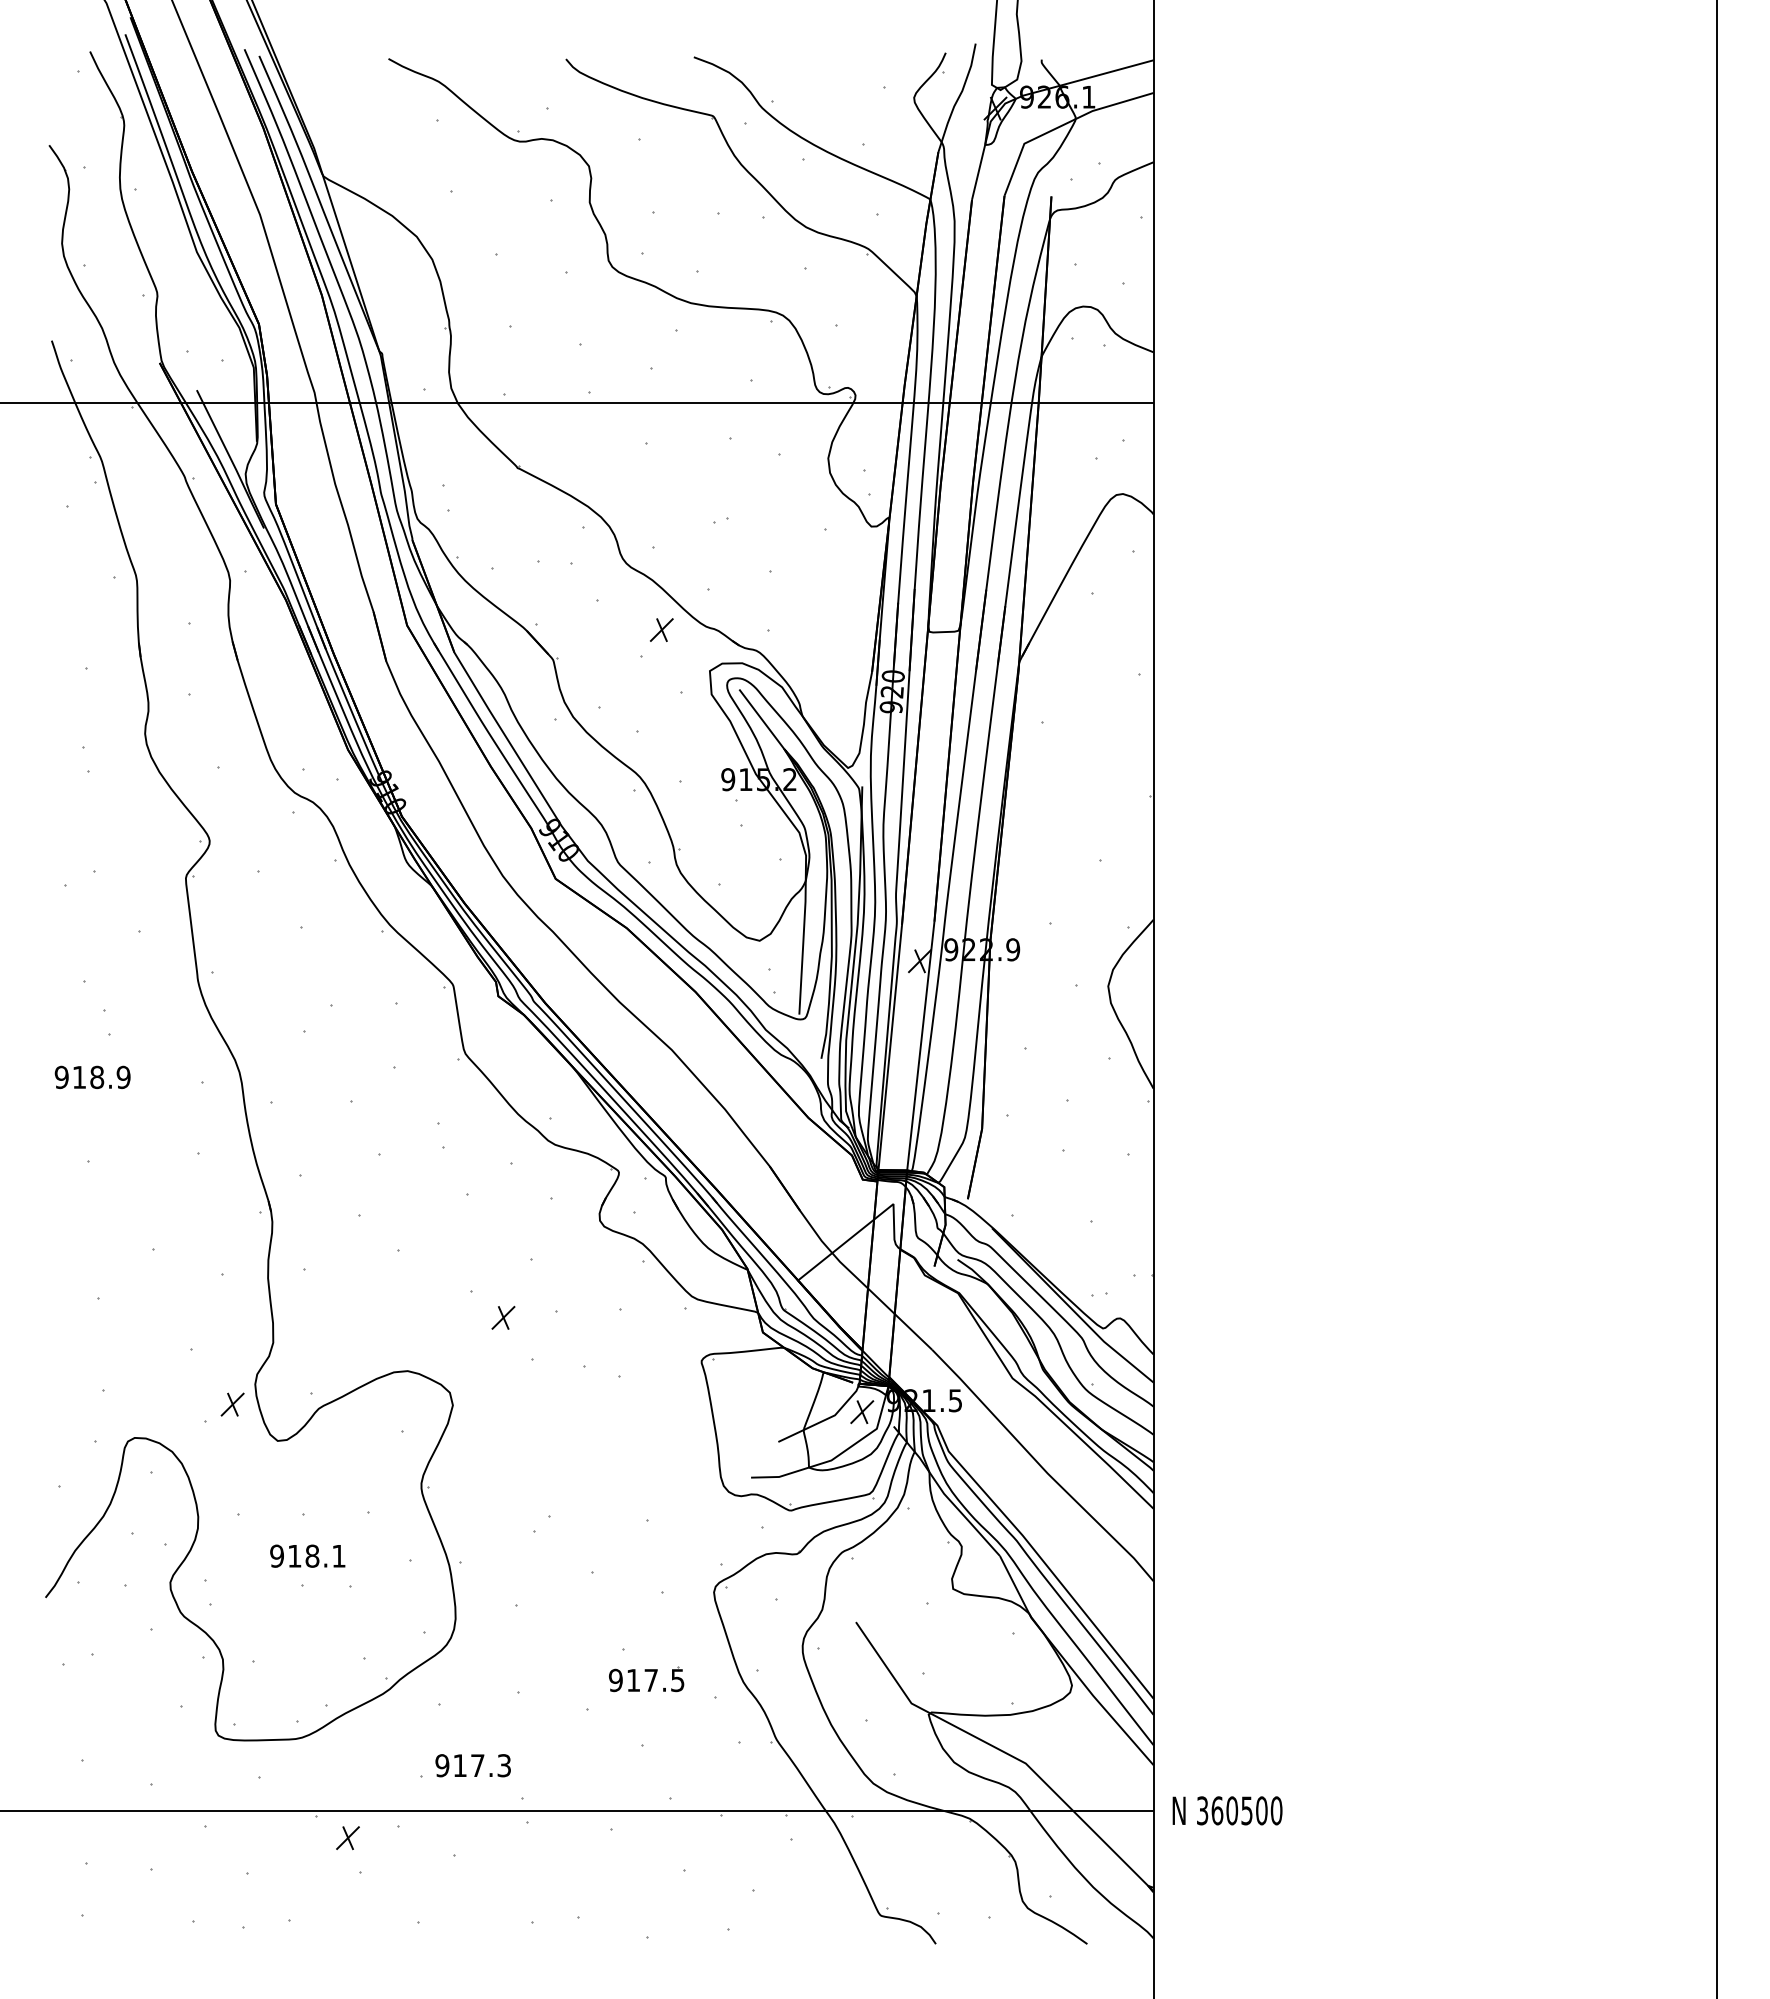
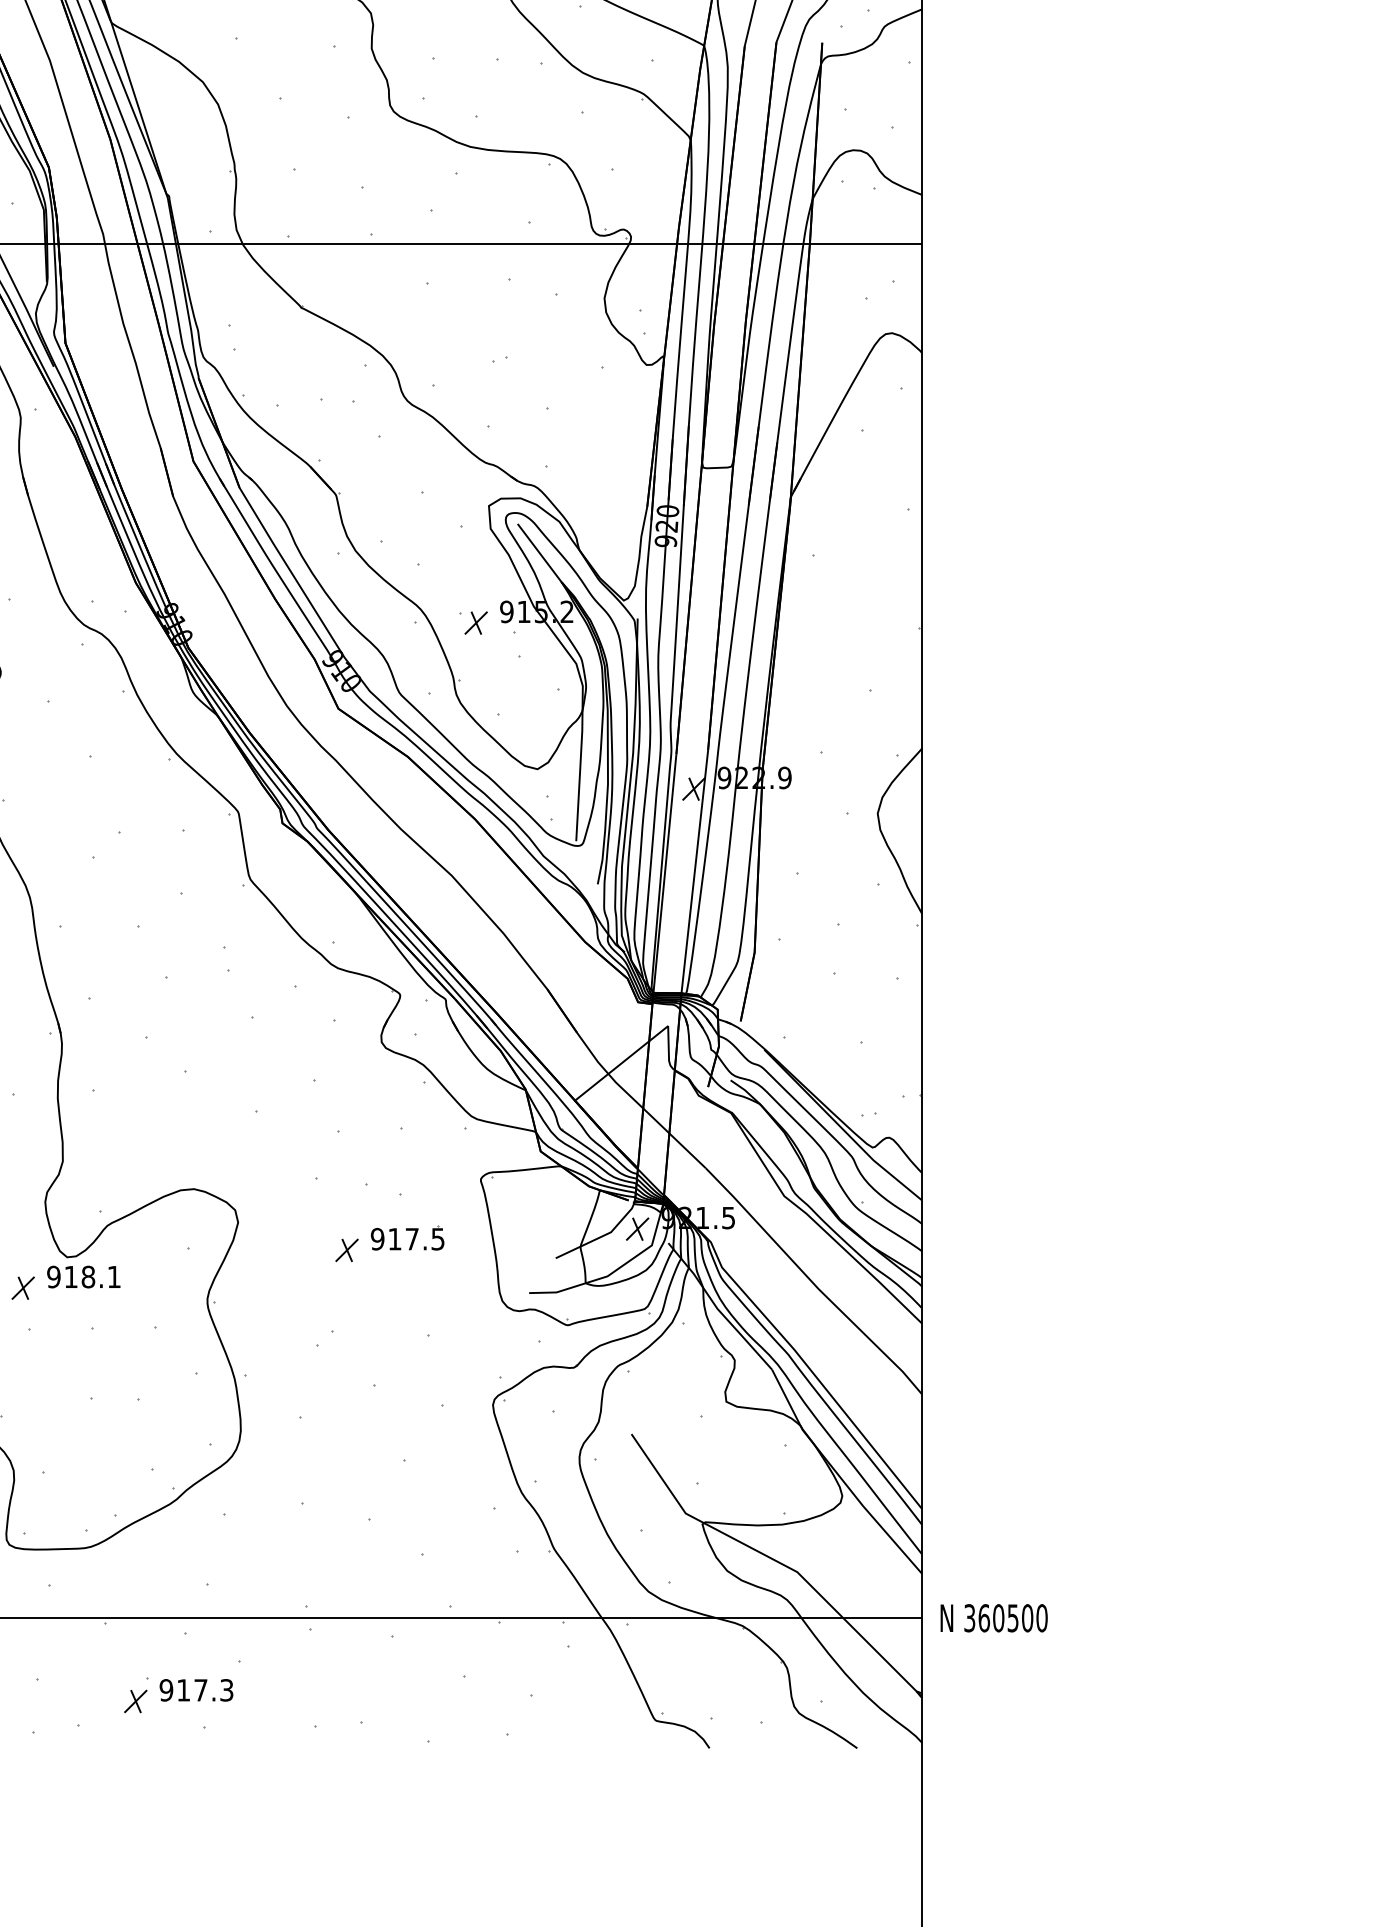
part: (661, 629) -> (475, 622), moved
part: (503, 1317) -> (347, 1250), moved
part: (232, 1404) -> (23, 1288), moved
text: (307, 1555) -> (83, 1276), moved
part: (646, 1679) -> (407, 1238), moved
text: (472, 1765) -> (195, 1690), moved
part: (347, 1838) -> (135, 1701), moved

